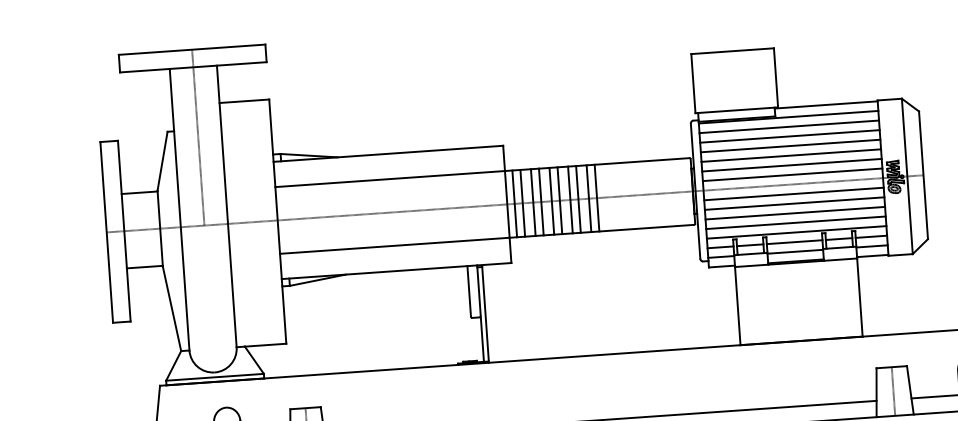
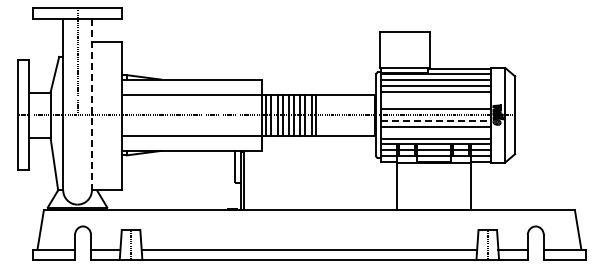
line: (790, 155) -> (435, 97), removed
line: (791, 165) -> (435, 103), removed
line: (793, 194) -> (435, 121), solid -> dashed
line: (226, 206) -> (91, 104), solid -> dashed
line: (794, 212) -> (435, 132), removed

